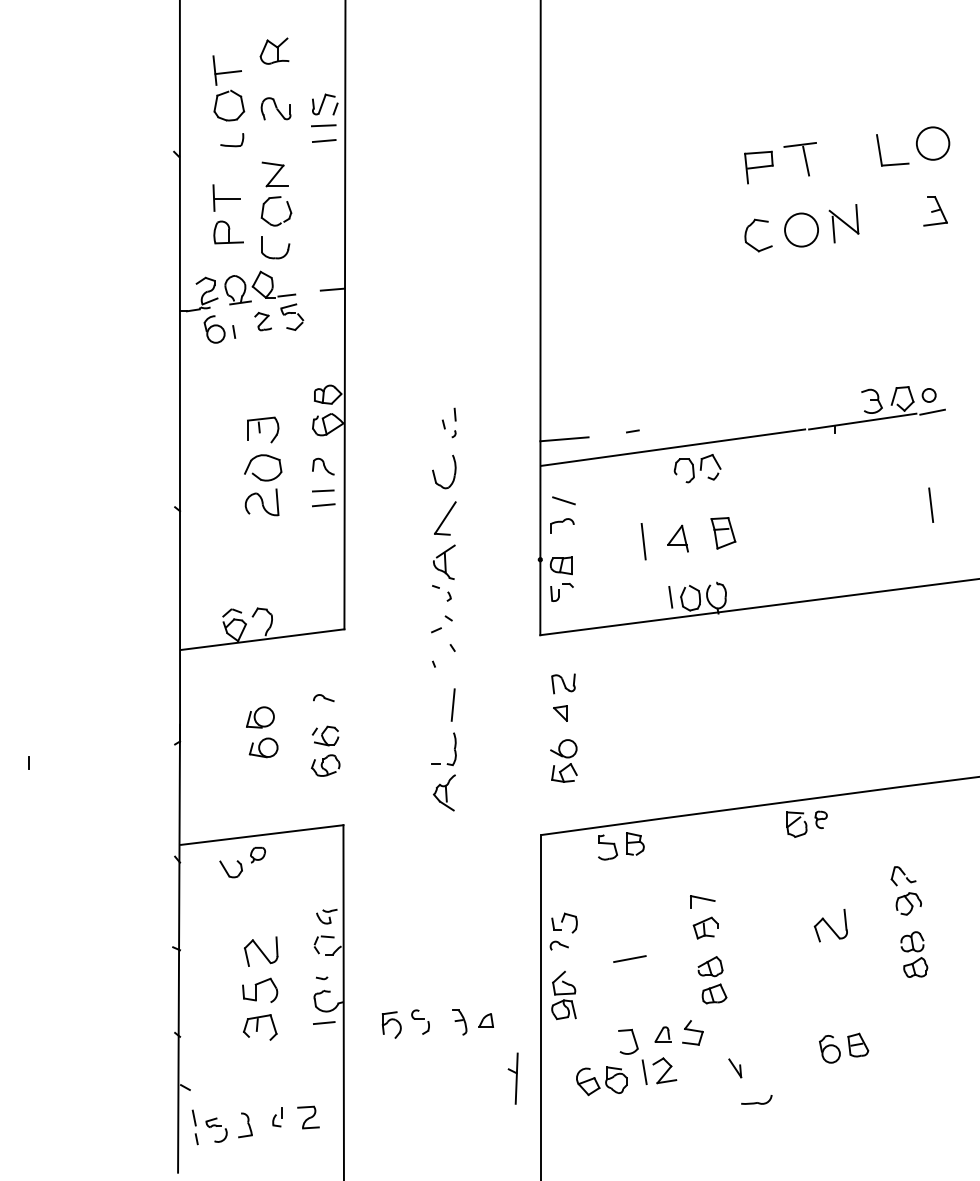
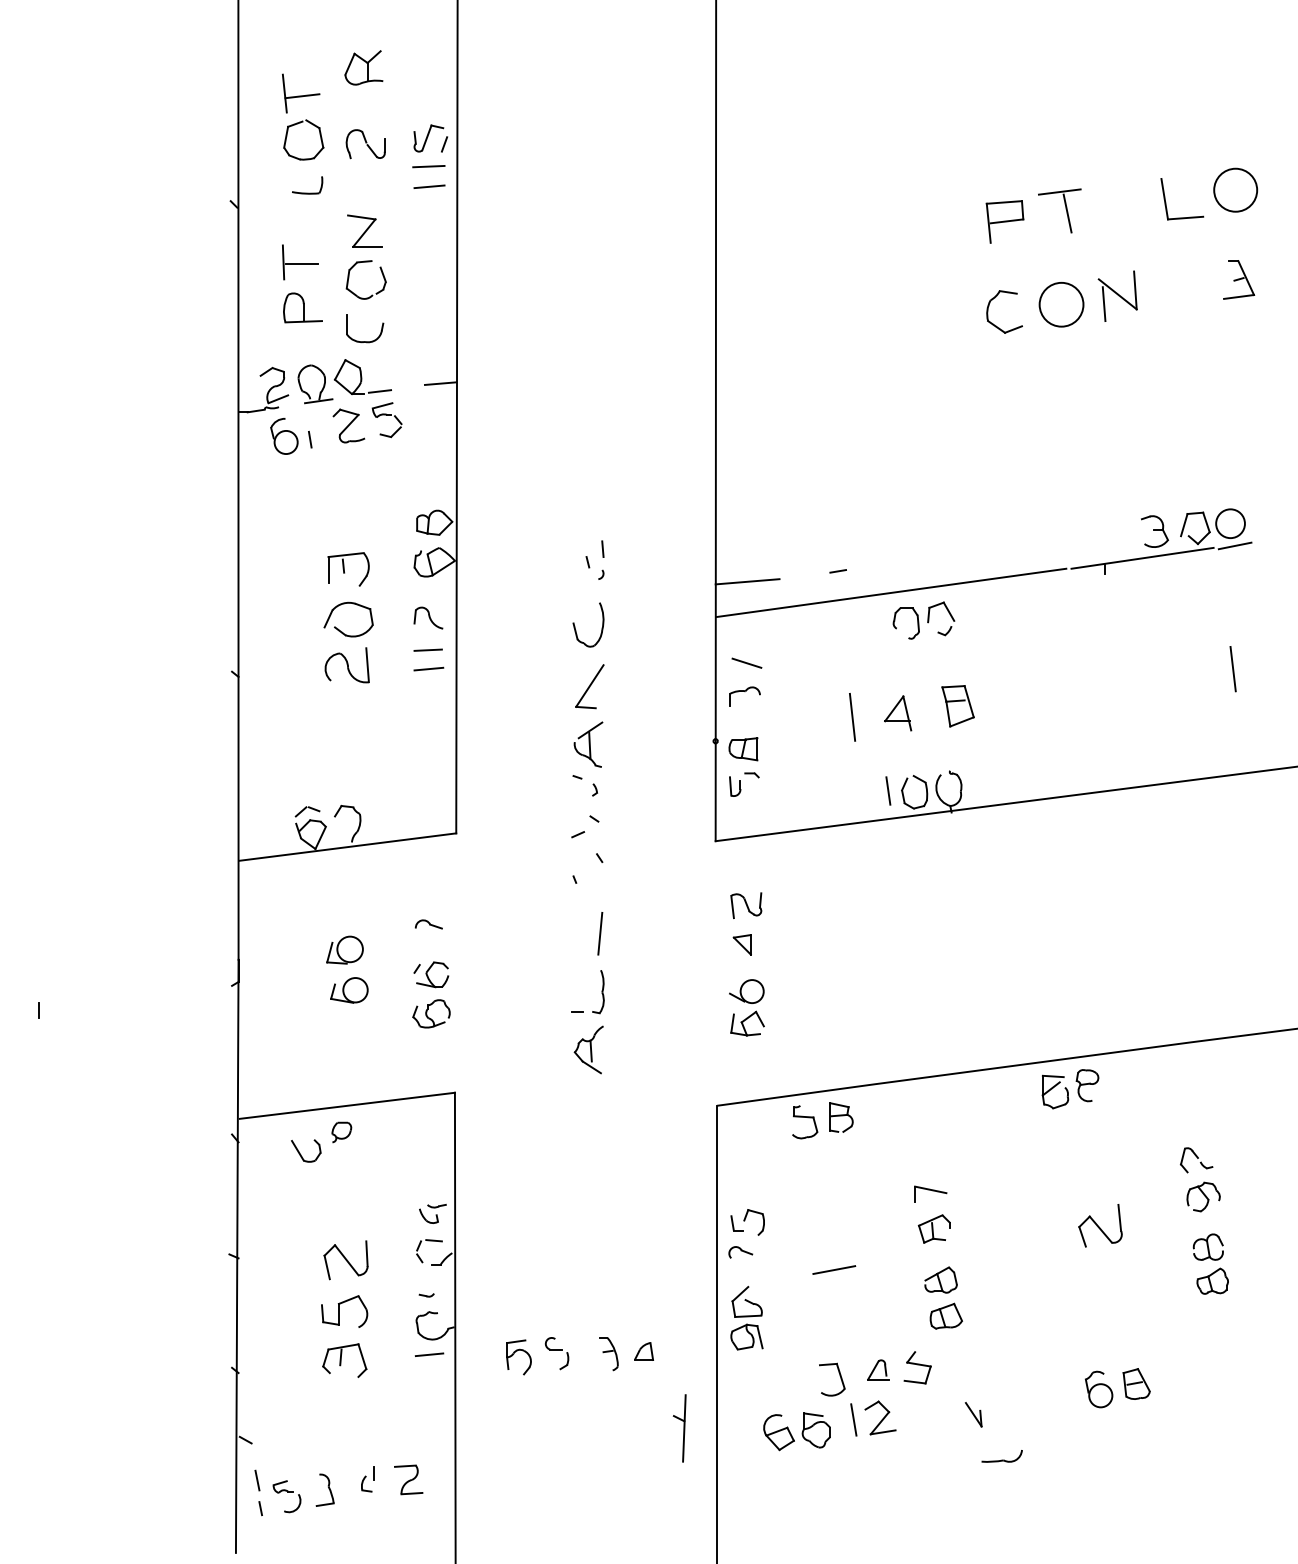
part: (263, 321) -> (348, 425), size x1.43
circle: (929, 395) -> (1230, 523), size x1.67
part: (821, 819) -> (1087, 1085), size x1.43

